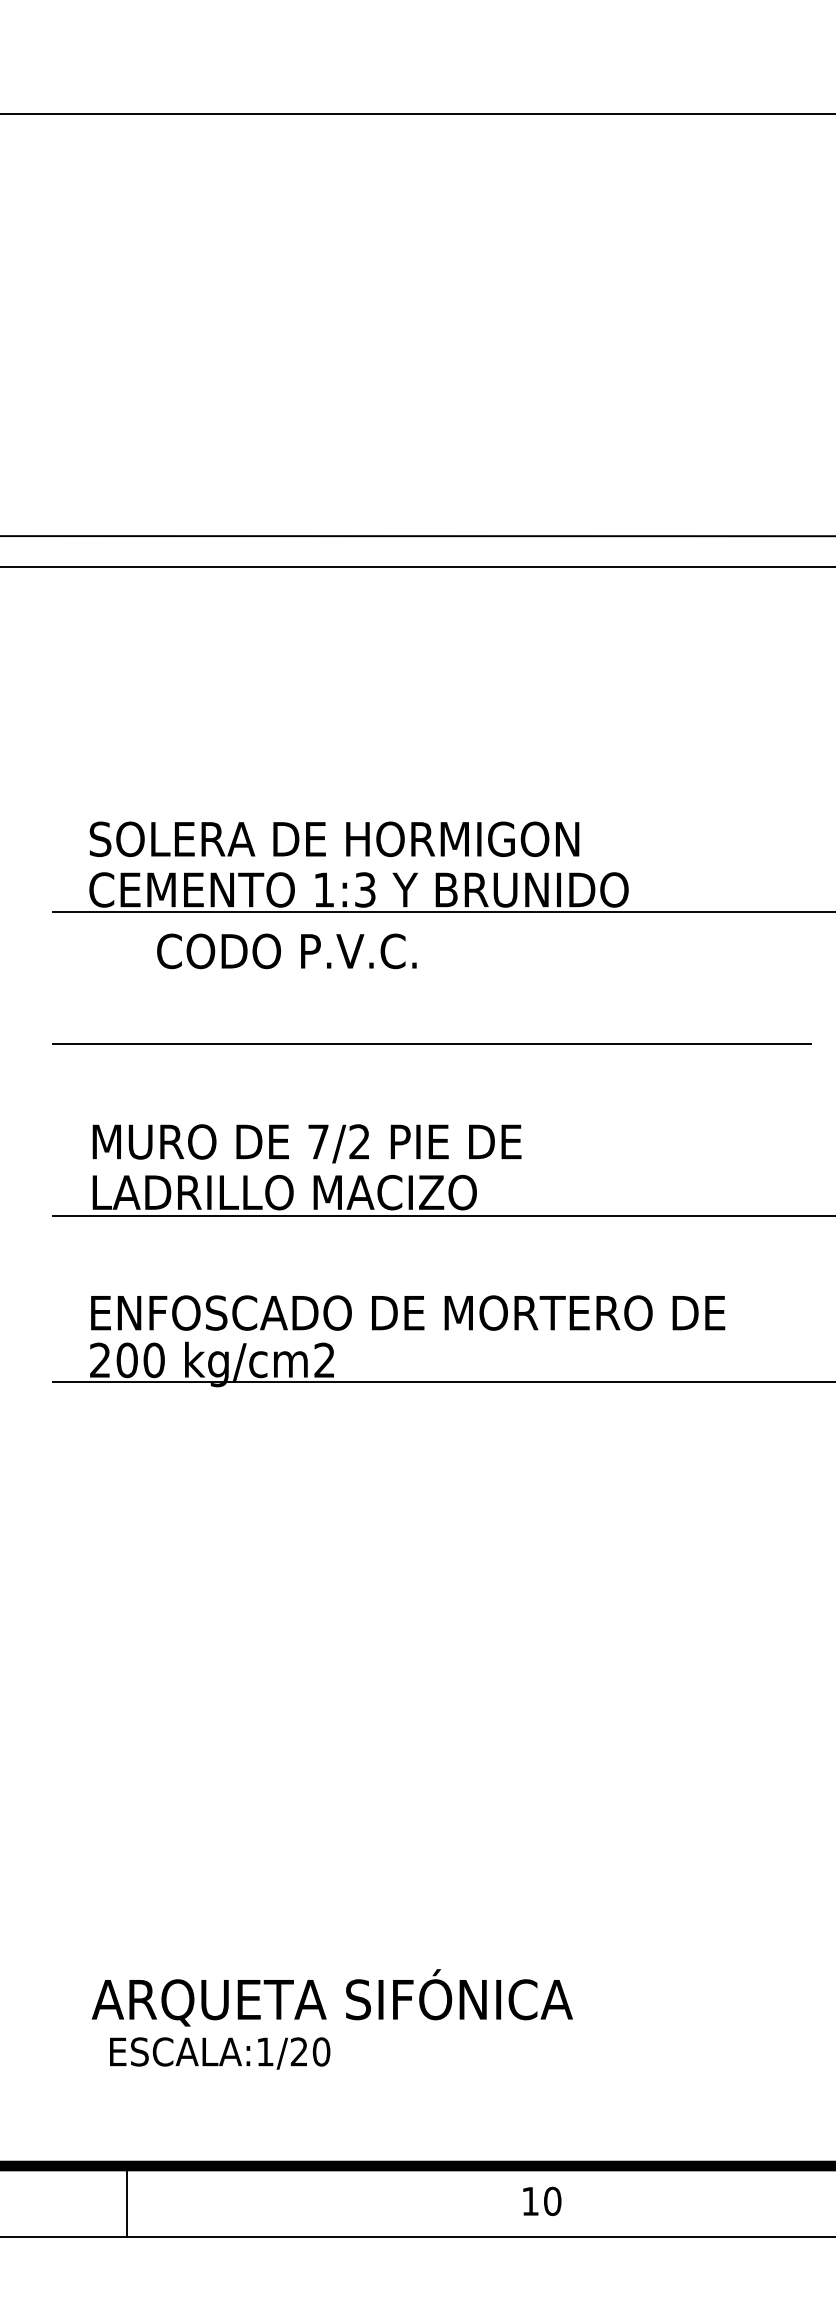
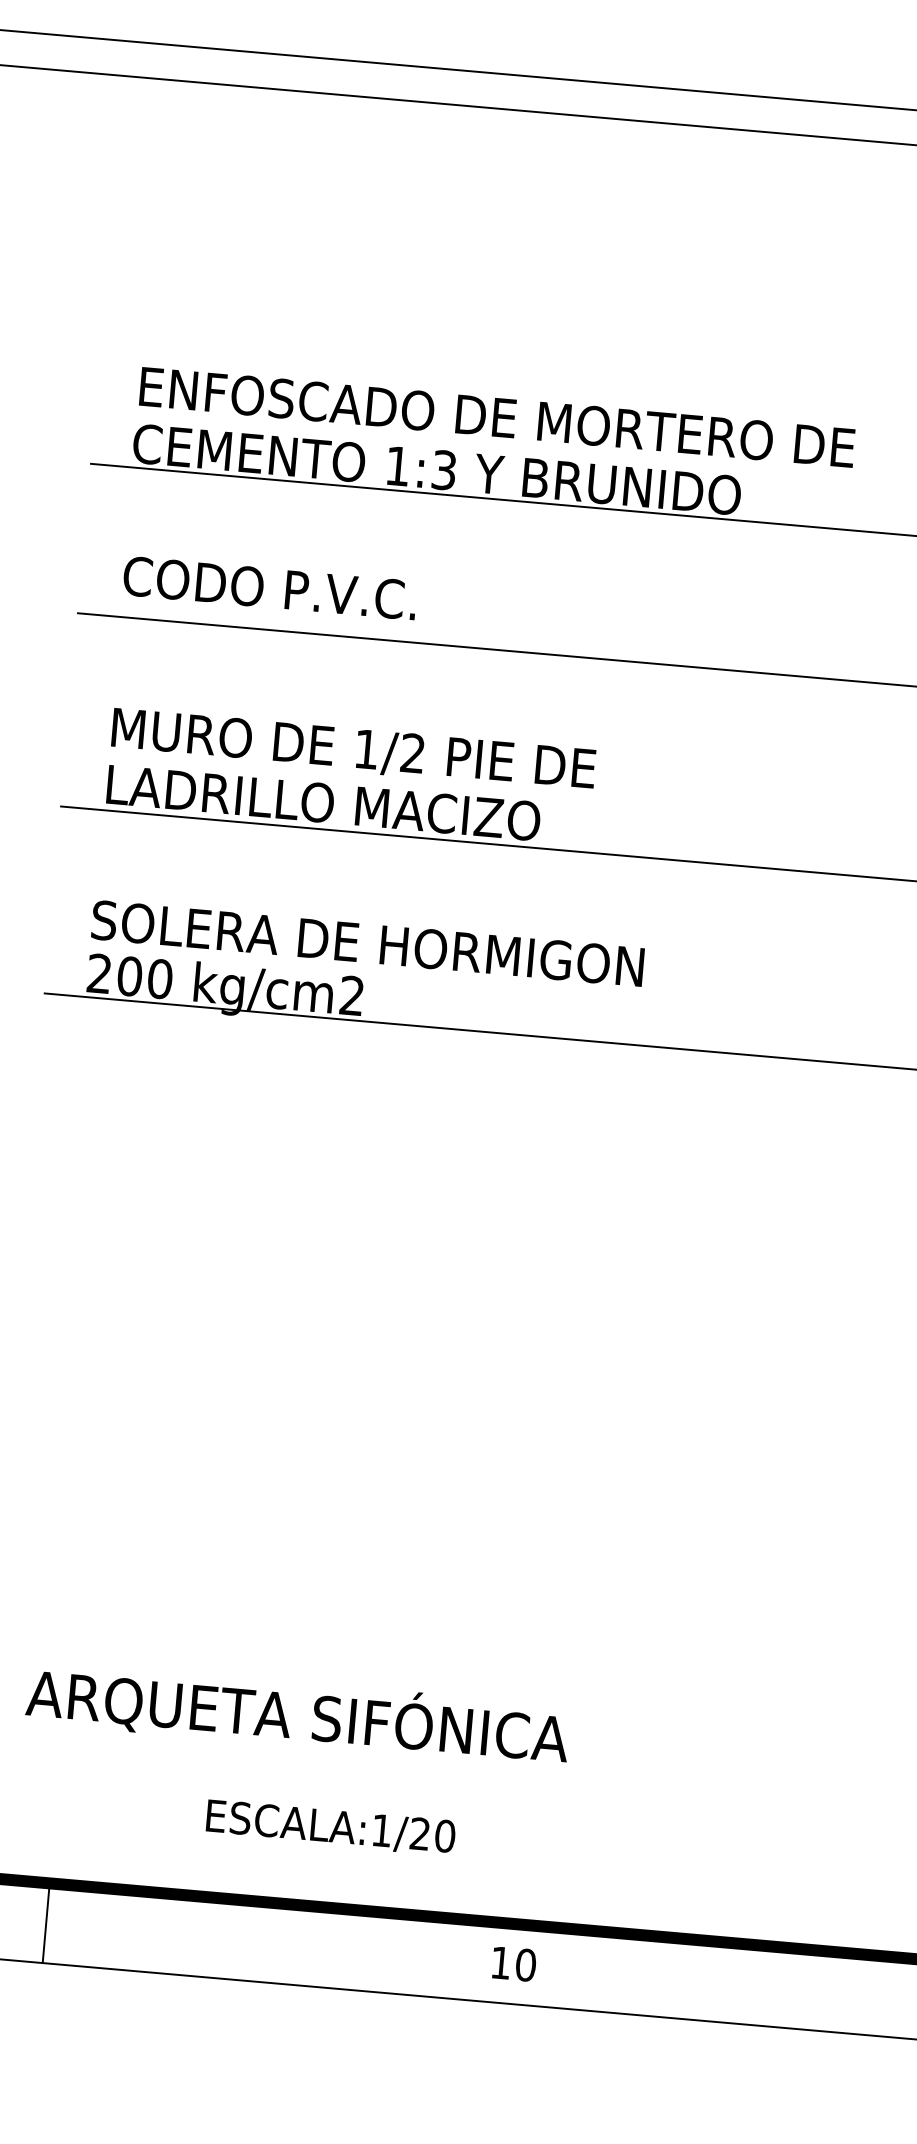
text: (407, 839) -> (496, 417), SOLERA DE HORMIGON -> ENFOSCADO DE MORTERO DE
text: (286, 951) -> (269, 588), moved
text: (318, 1141) -> (366, 748), 7/2 -> 1/2
text: (407, 1312) -> (450, 950), ENFOSCADO DE MORTERO DE -> SOLERA DE HORMIGON
text: (220, 2053) -> (331, 1827), moved

